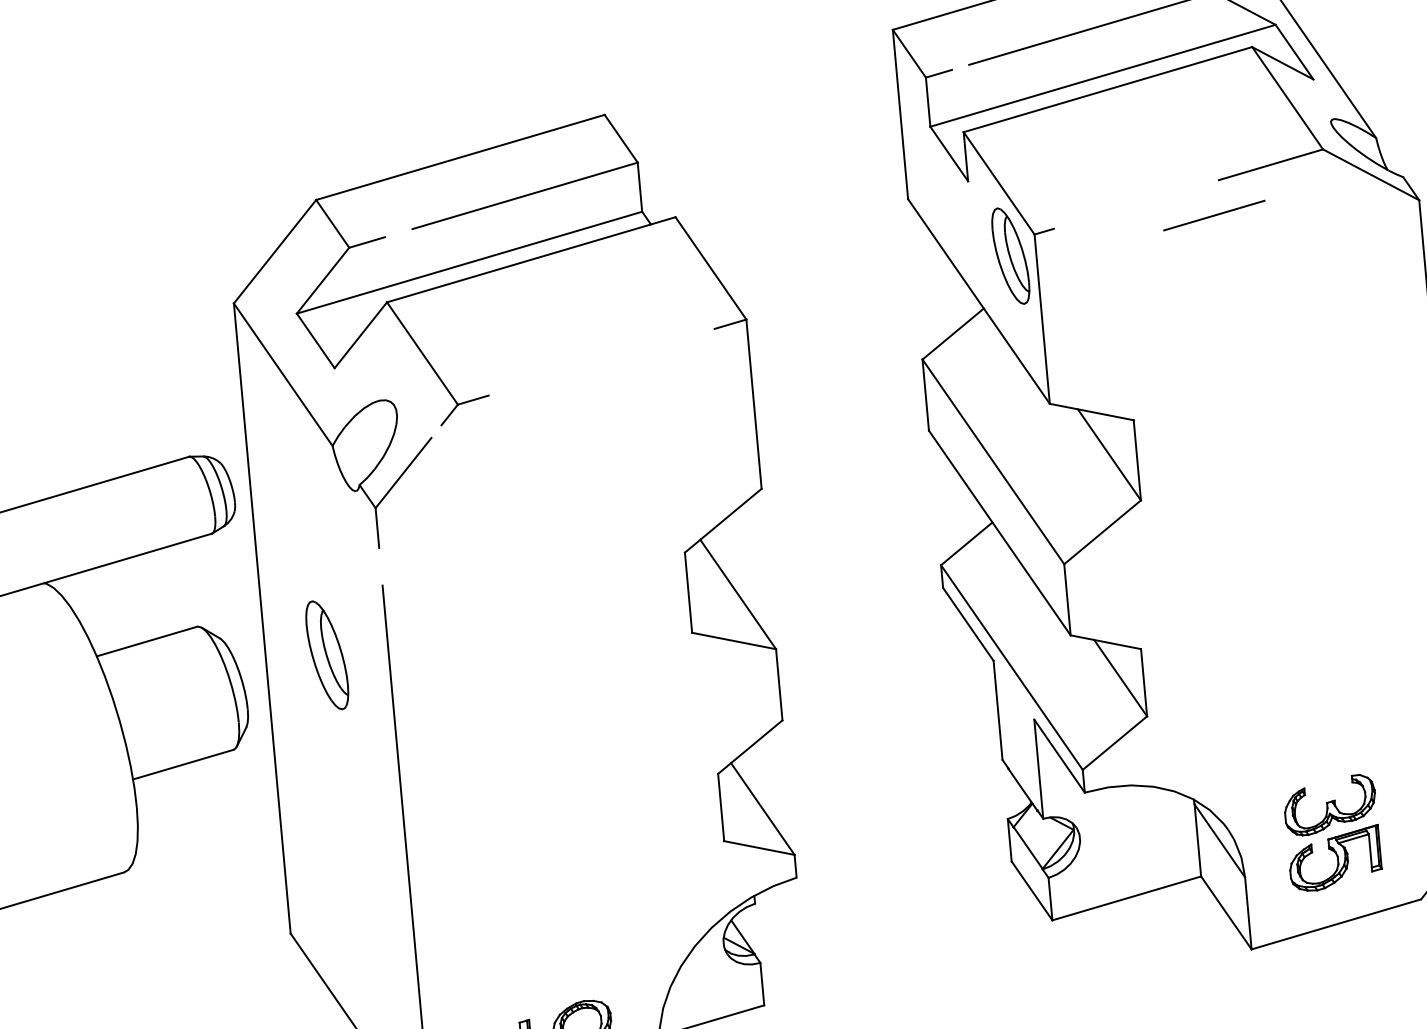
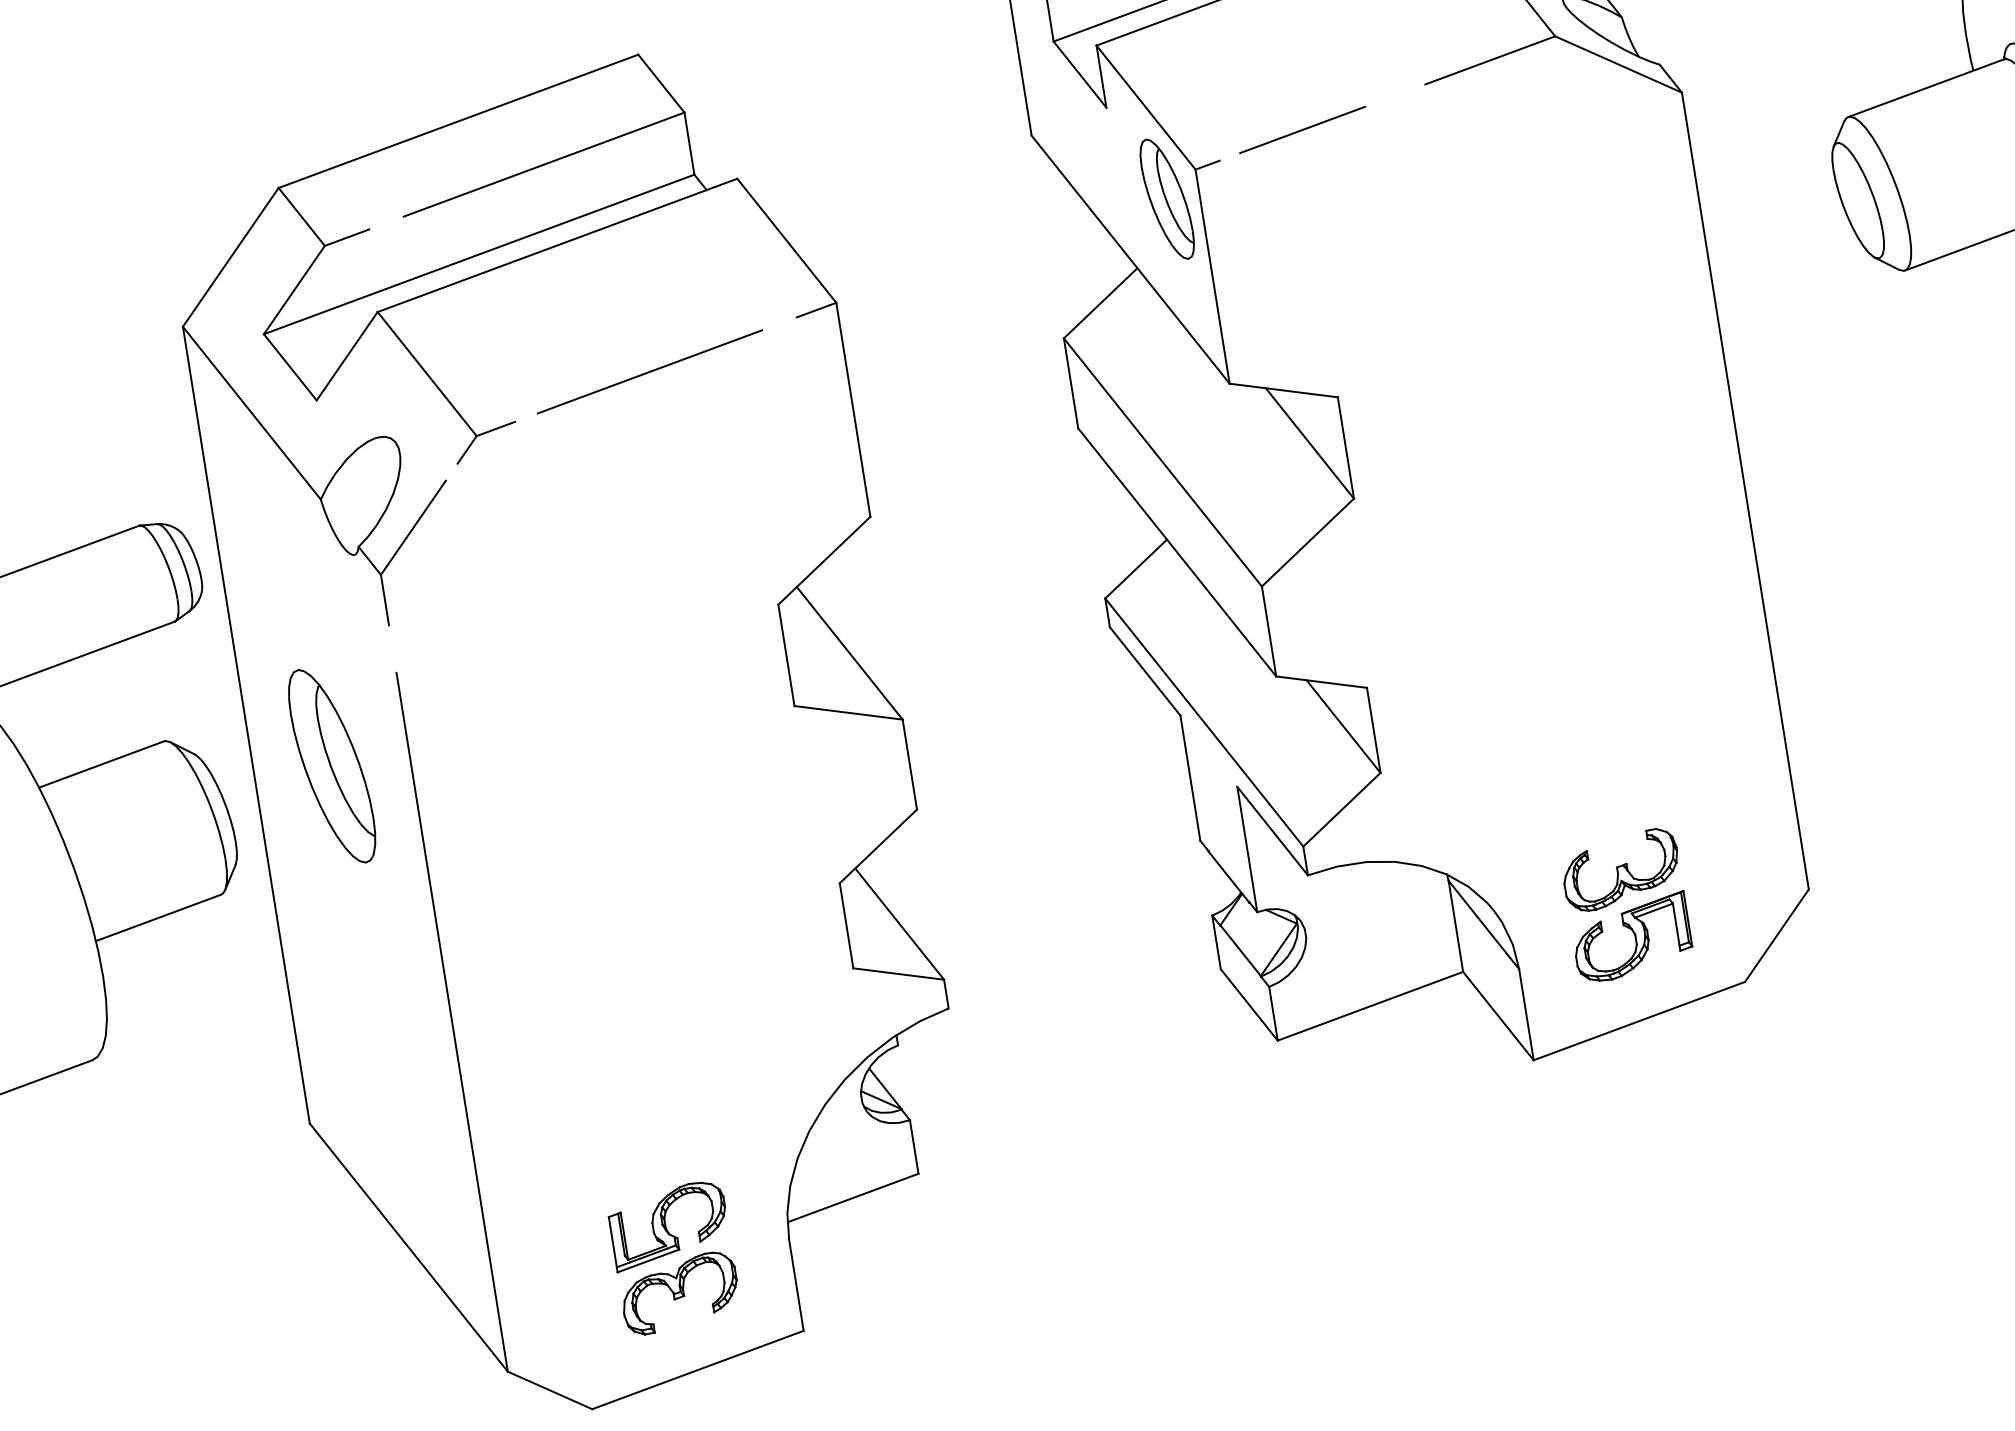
line: (1214, 215) -> (1302, 129), moved
line: (596, 363) -> (649, 371), added
part: (327, 655) -> (332, 766), size x1.43

